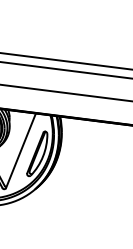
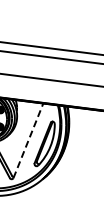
line: (21, 150) -> (28, 140), solid -> dashed

